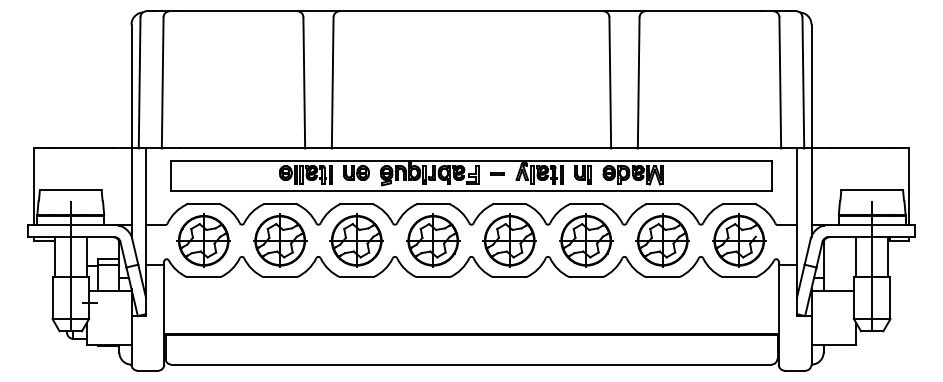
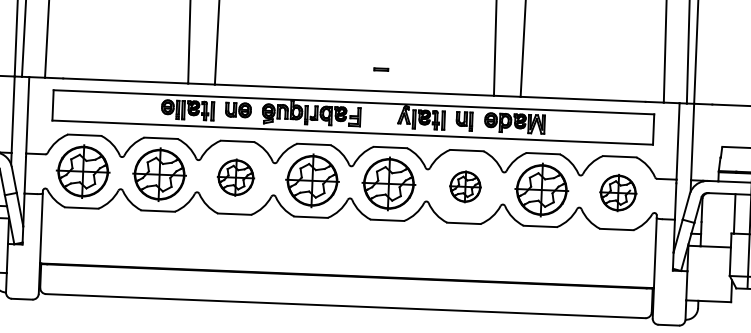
part: (497, 173) -> (381, 69), moved
part: (356, 240) -> (235, 177), size x0.7
part: (586, 240) -> (465, 186), size x0.6
part: (739, 240) -> (618, 192), size x0.7

